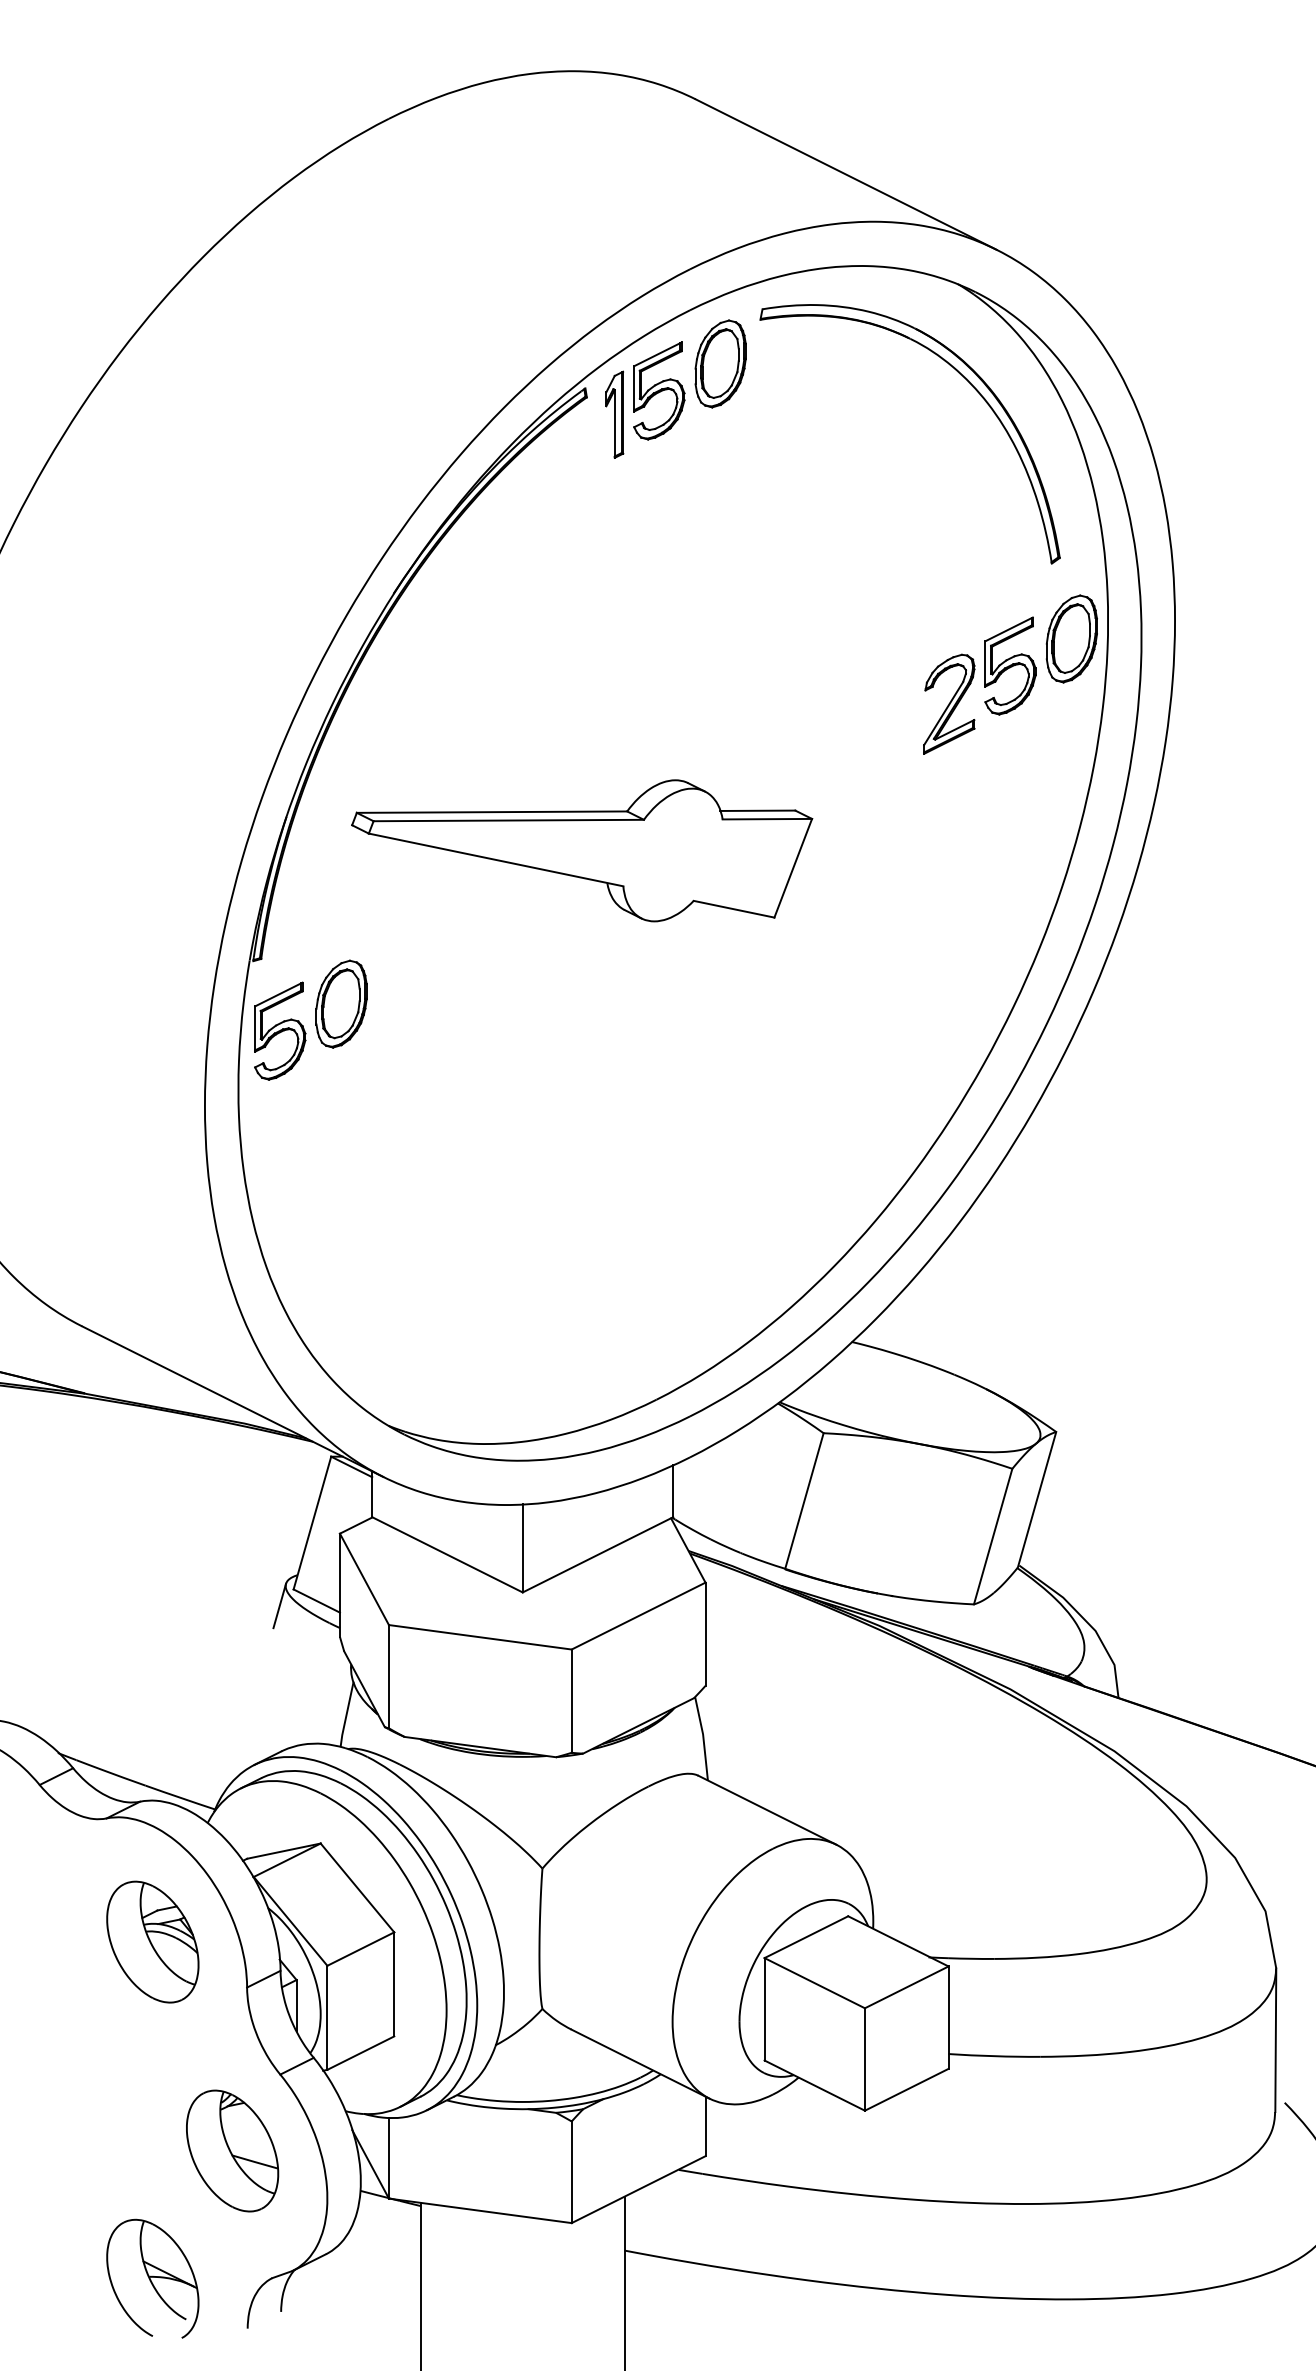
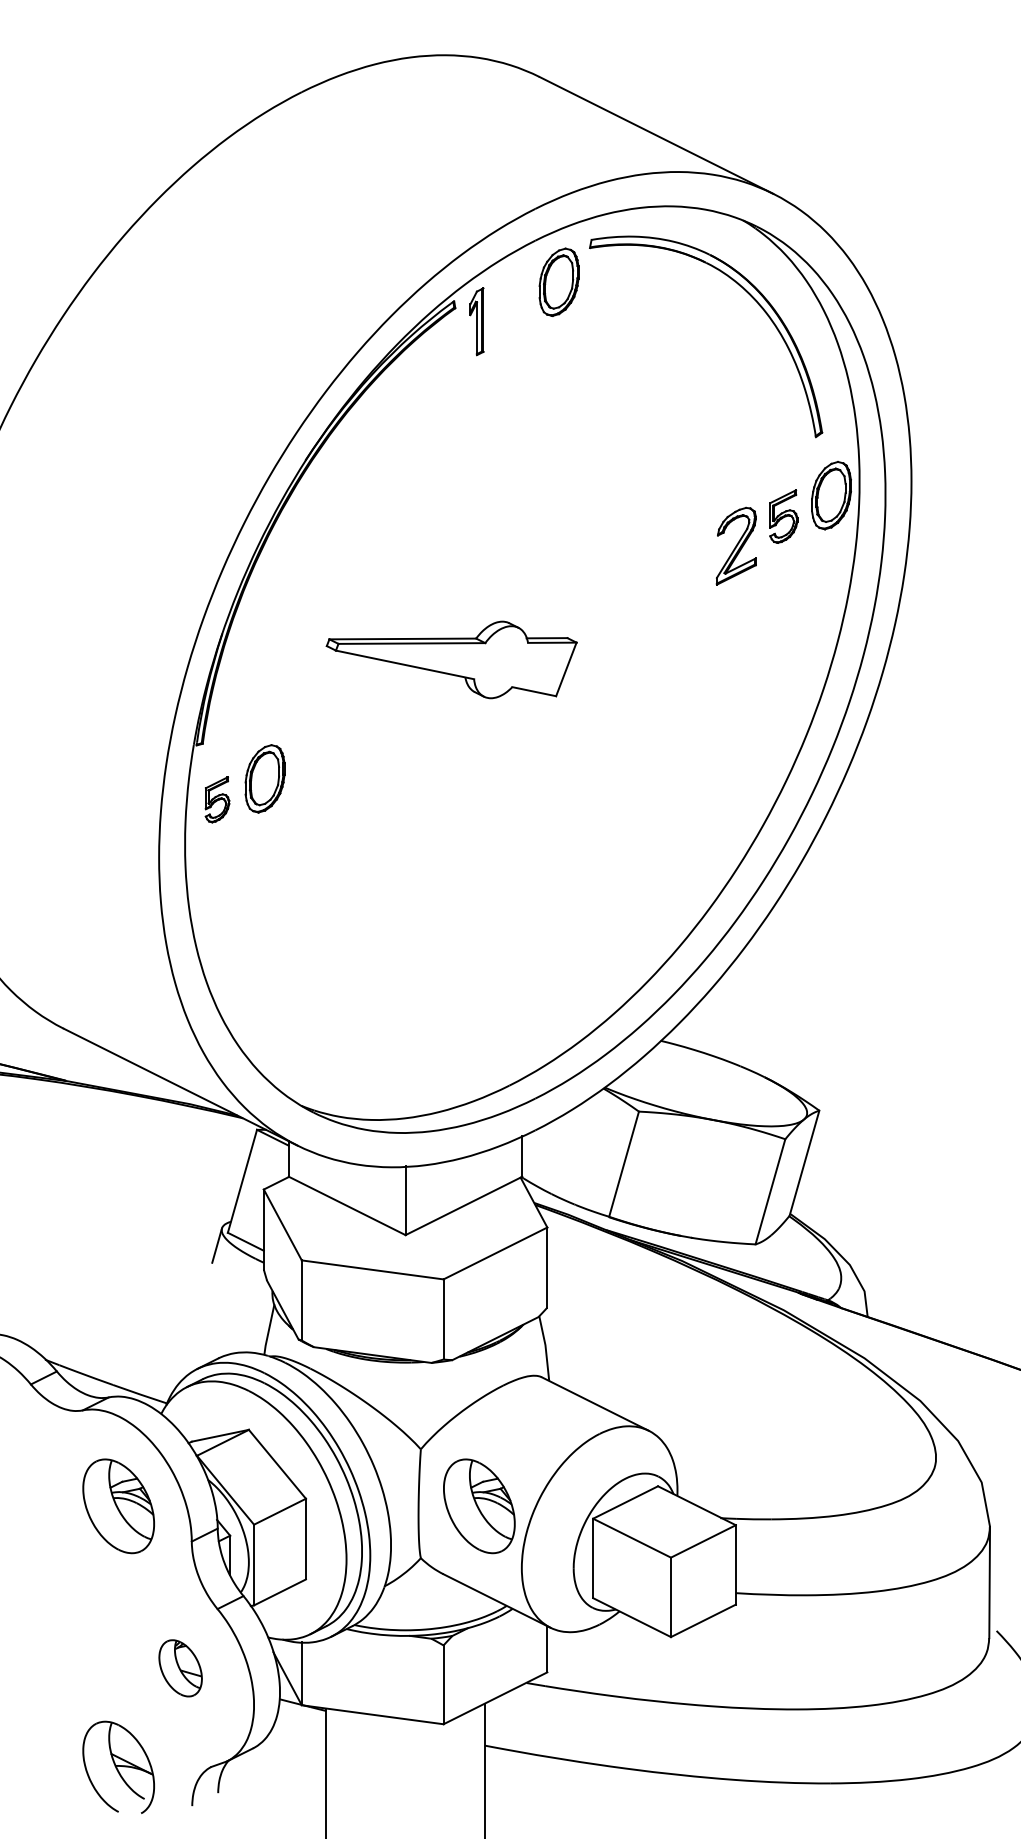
part: (659, 390) -> (511, 302), removed
part: (1010, 665) -> (783, 516), size x0.7
part: (582, 850) -> (451, 659), size x0.7
part: (280, 1030) -> (217, 799), size x0.6
part: (617, 1941) -> (479, 1505), added
part: (232, 2150) -> (180, 1667), size x0.6

